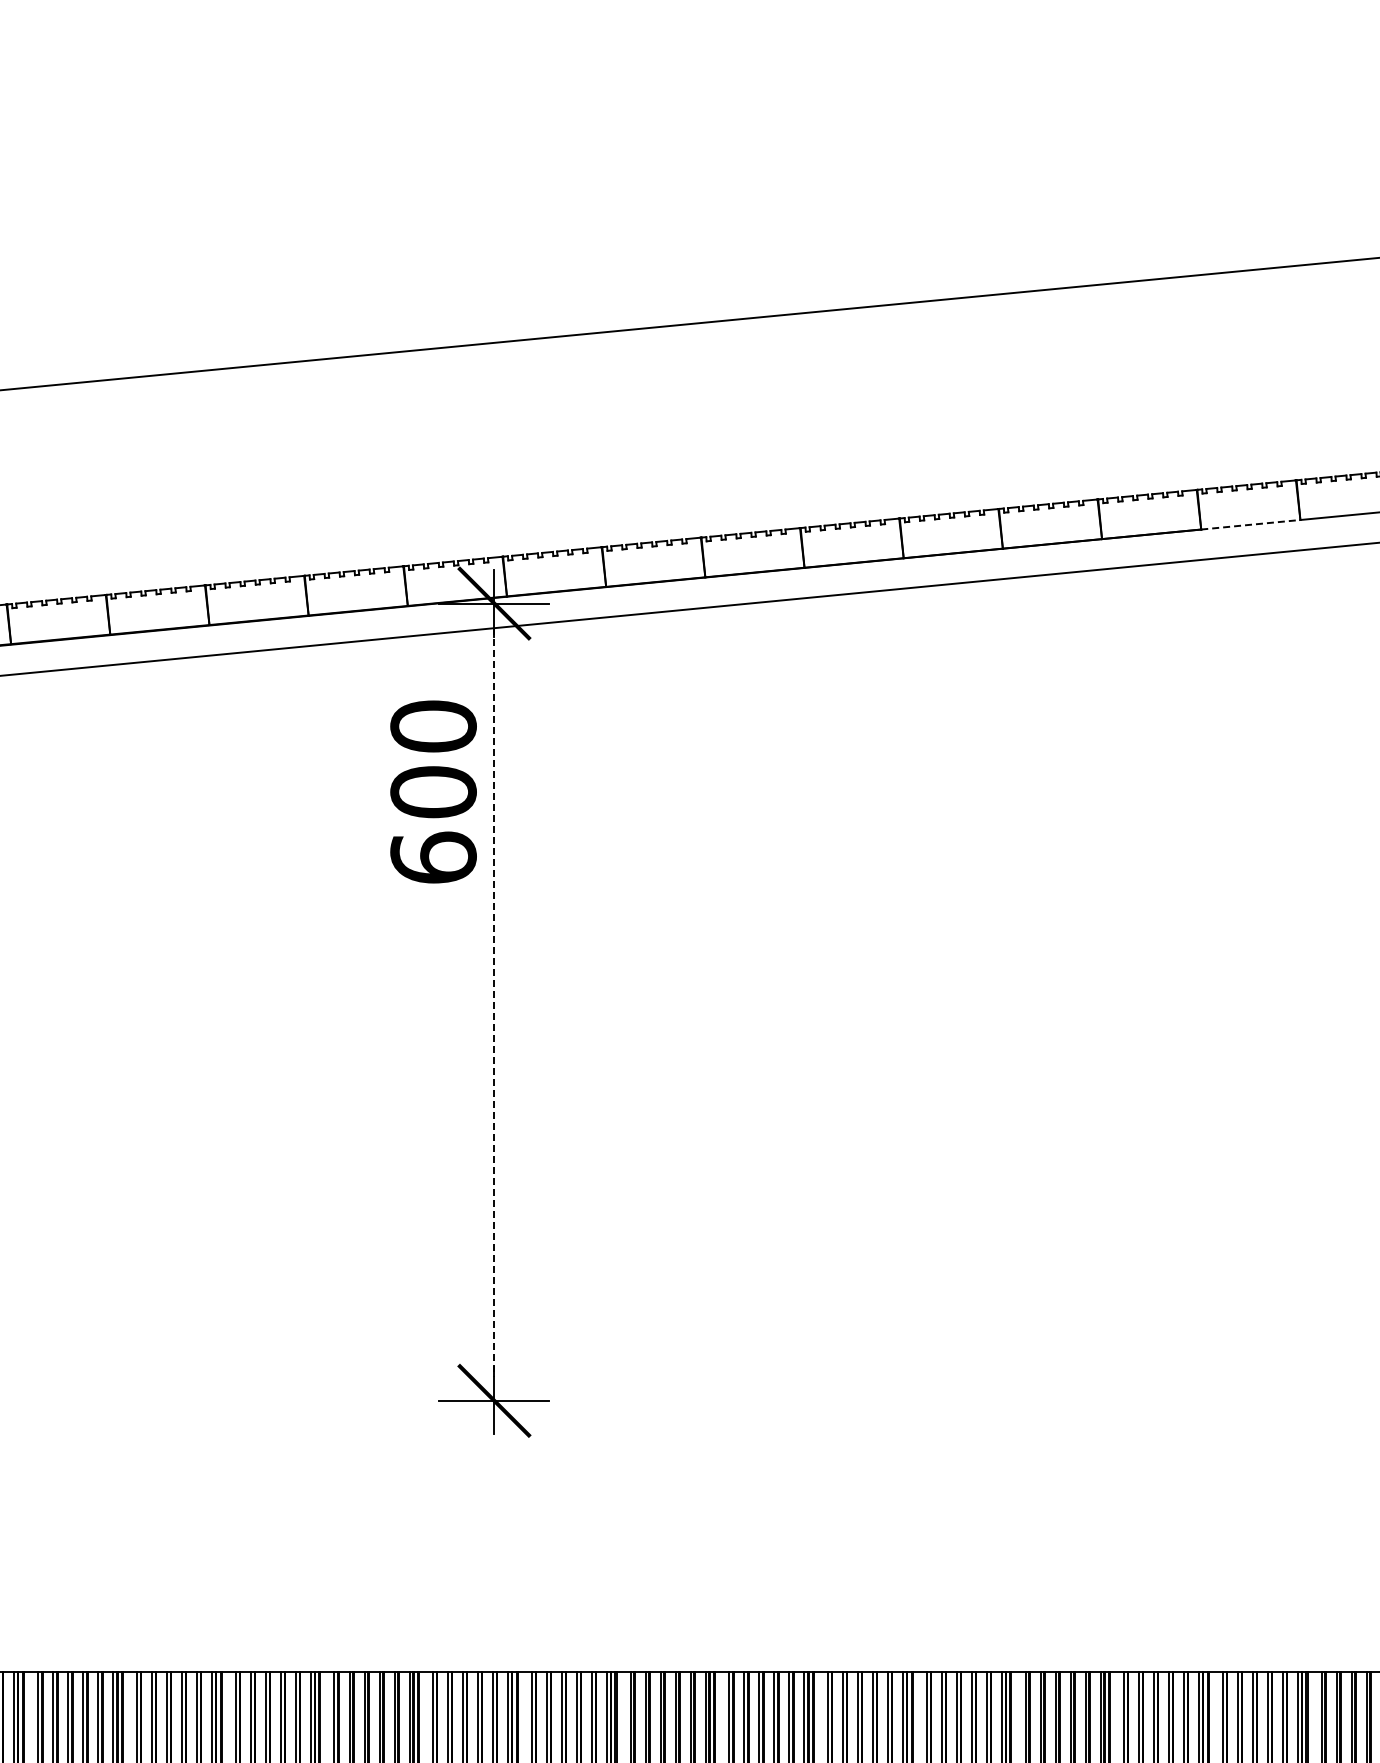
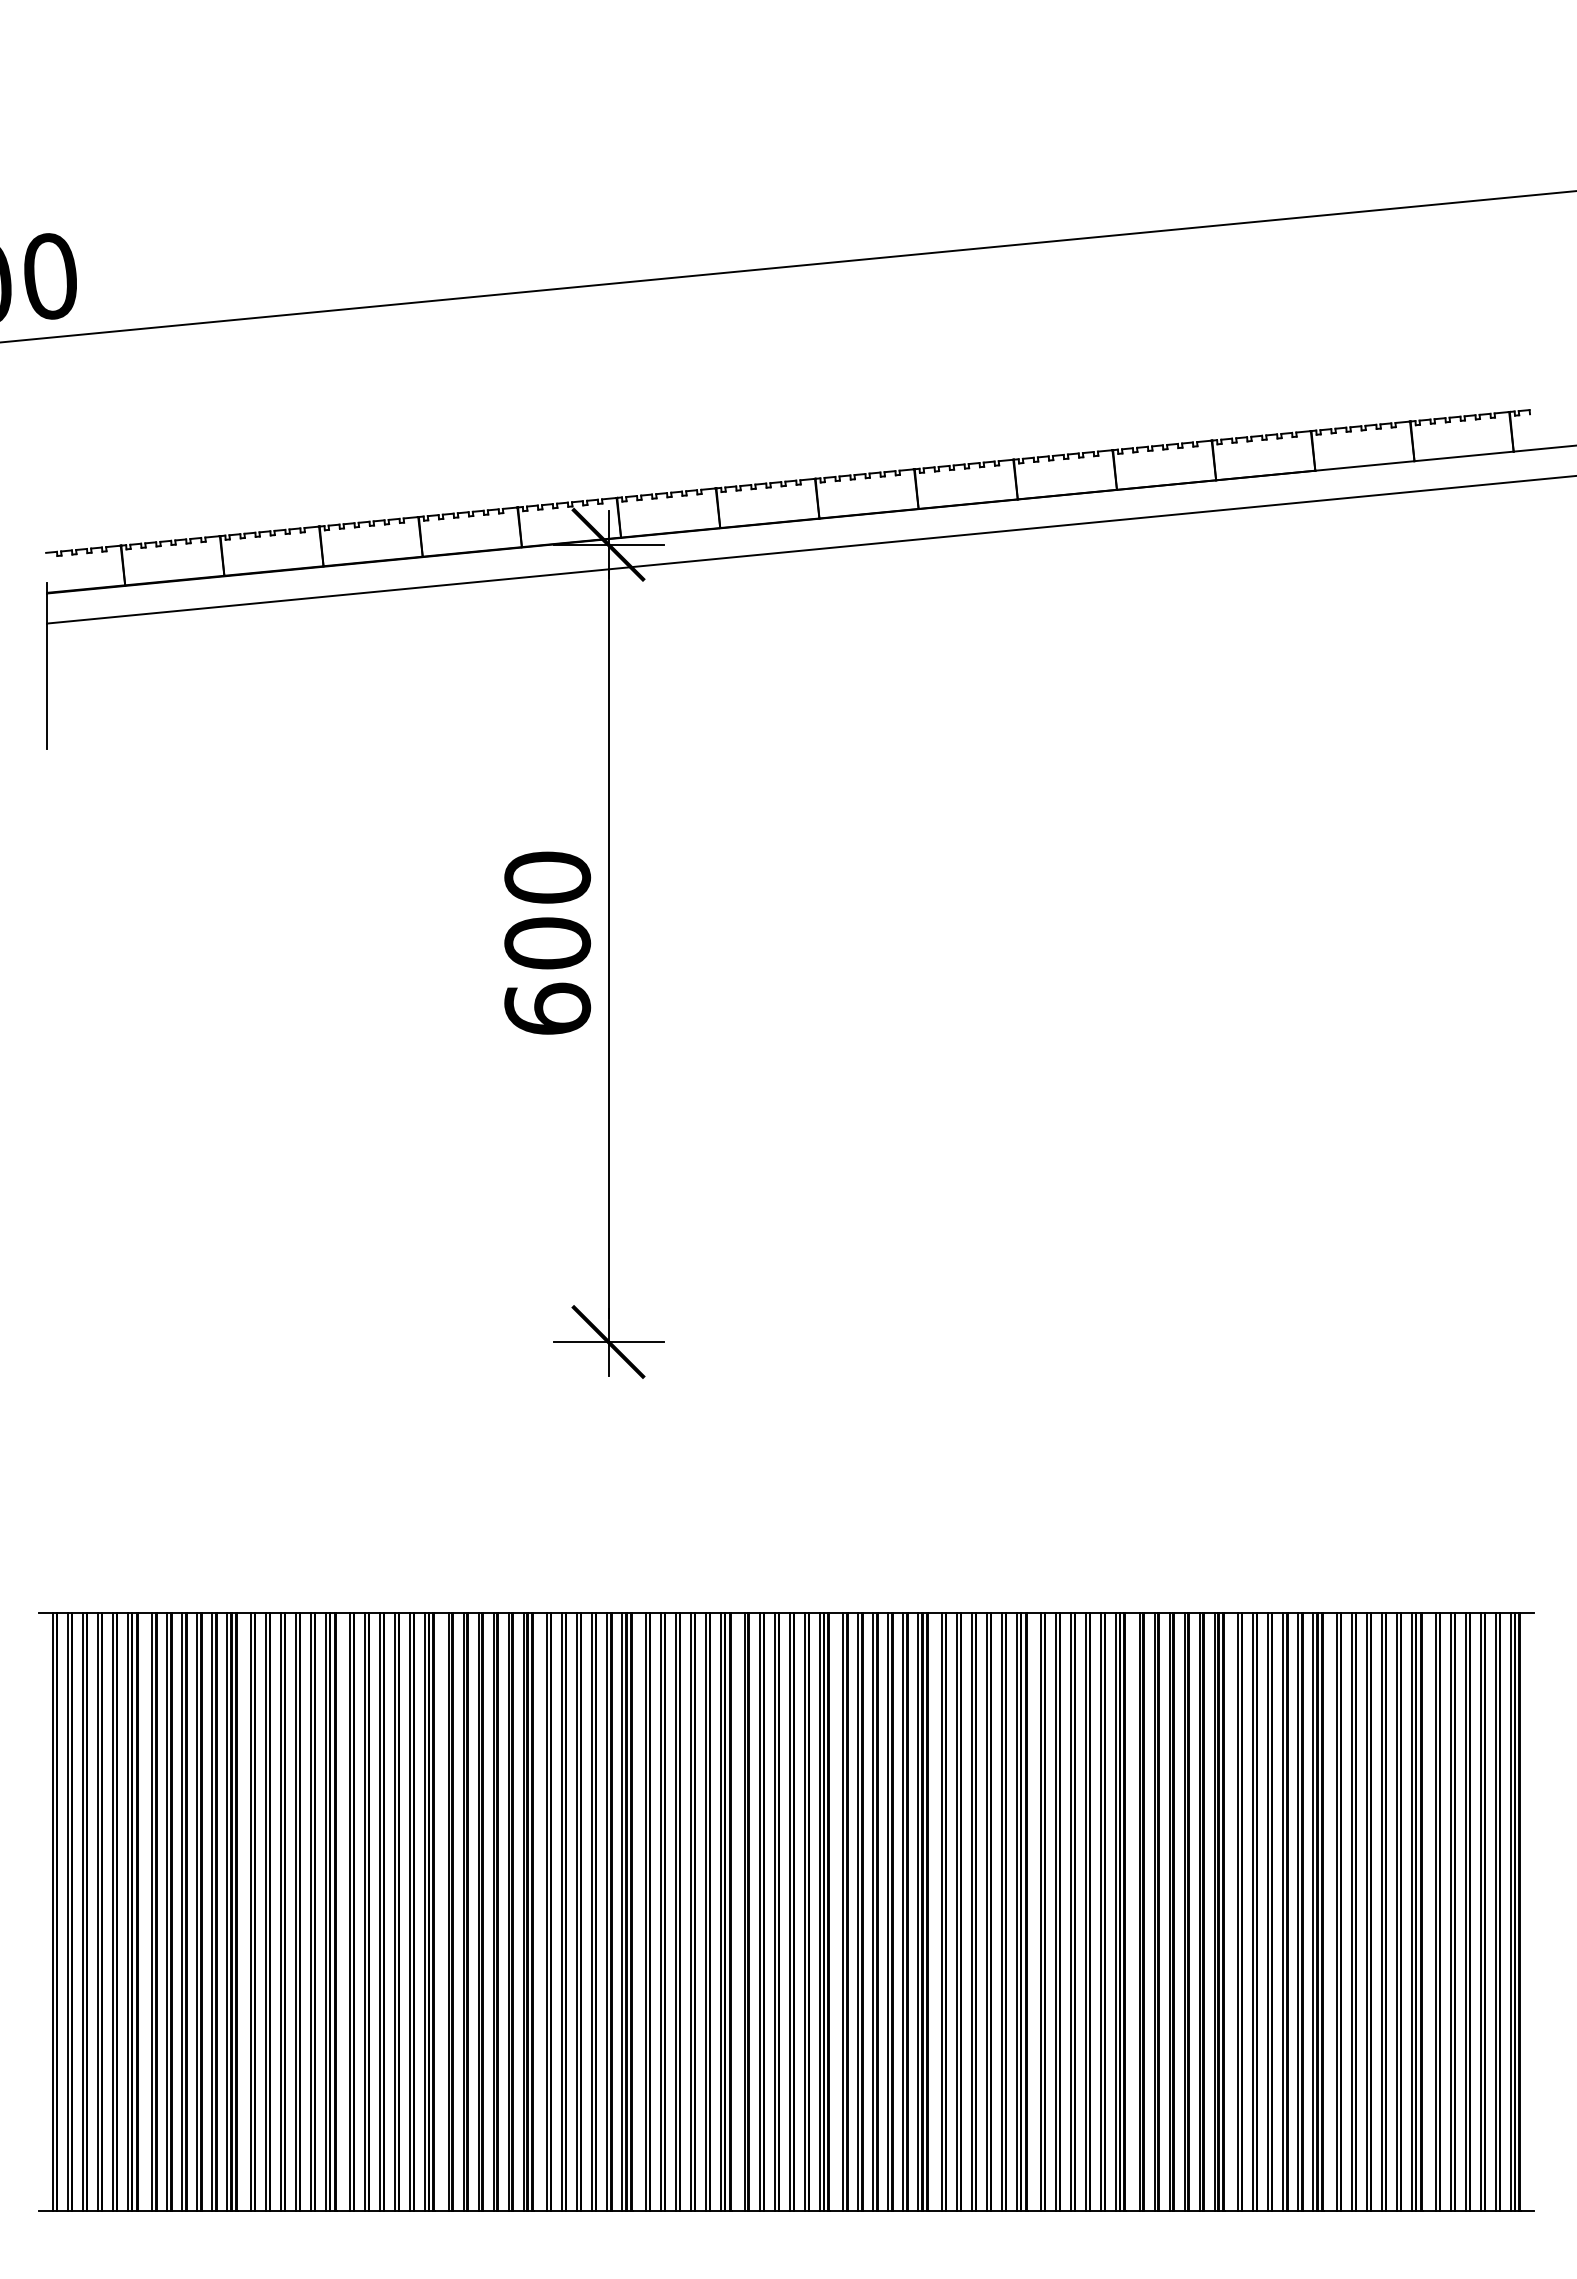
line: (1250, 524) -> (1364, 465), dashed -> solid
text: (433, 791) -> (547, 942), moved
line: (494, 1002) -> (608, 943), dashed -> solid

